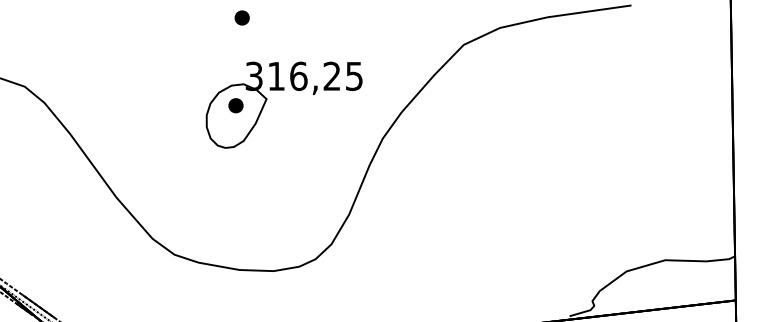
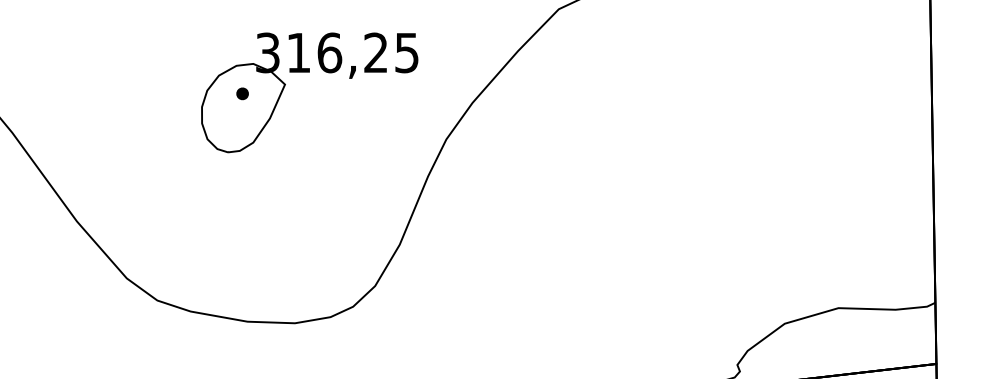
part: (235, 105) -> (241, 93), size x0.6

